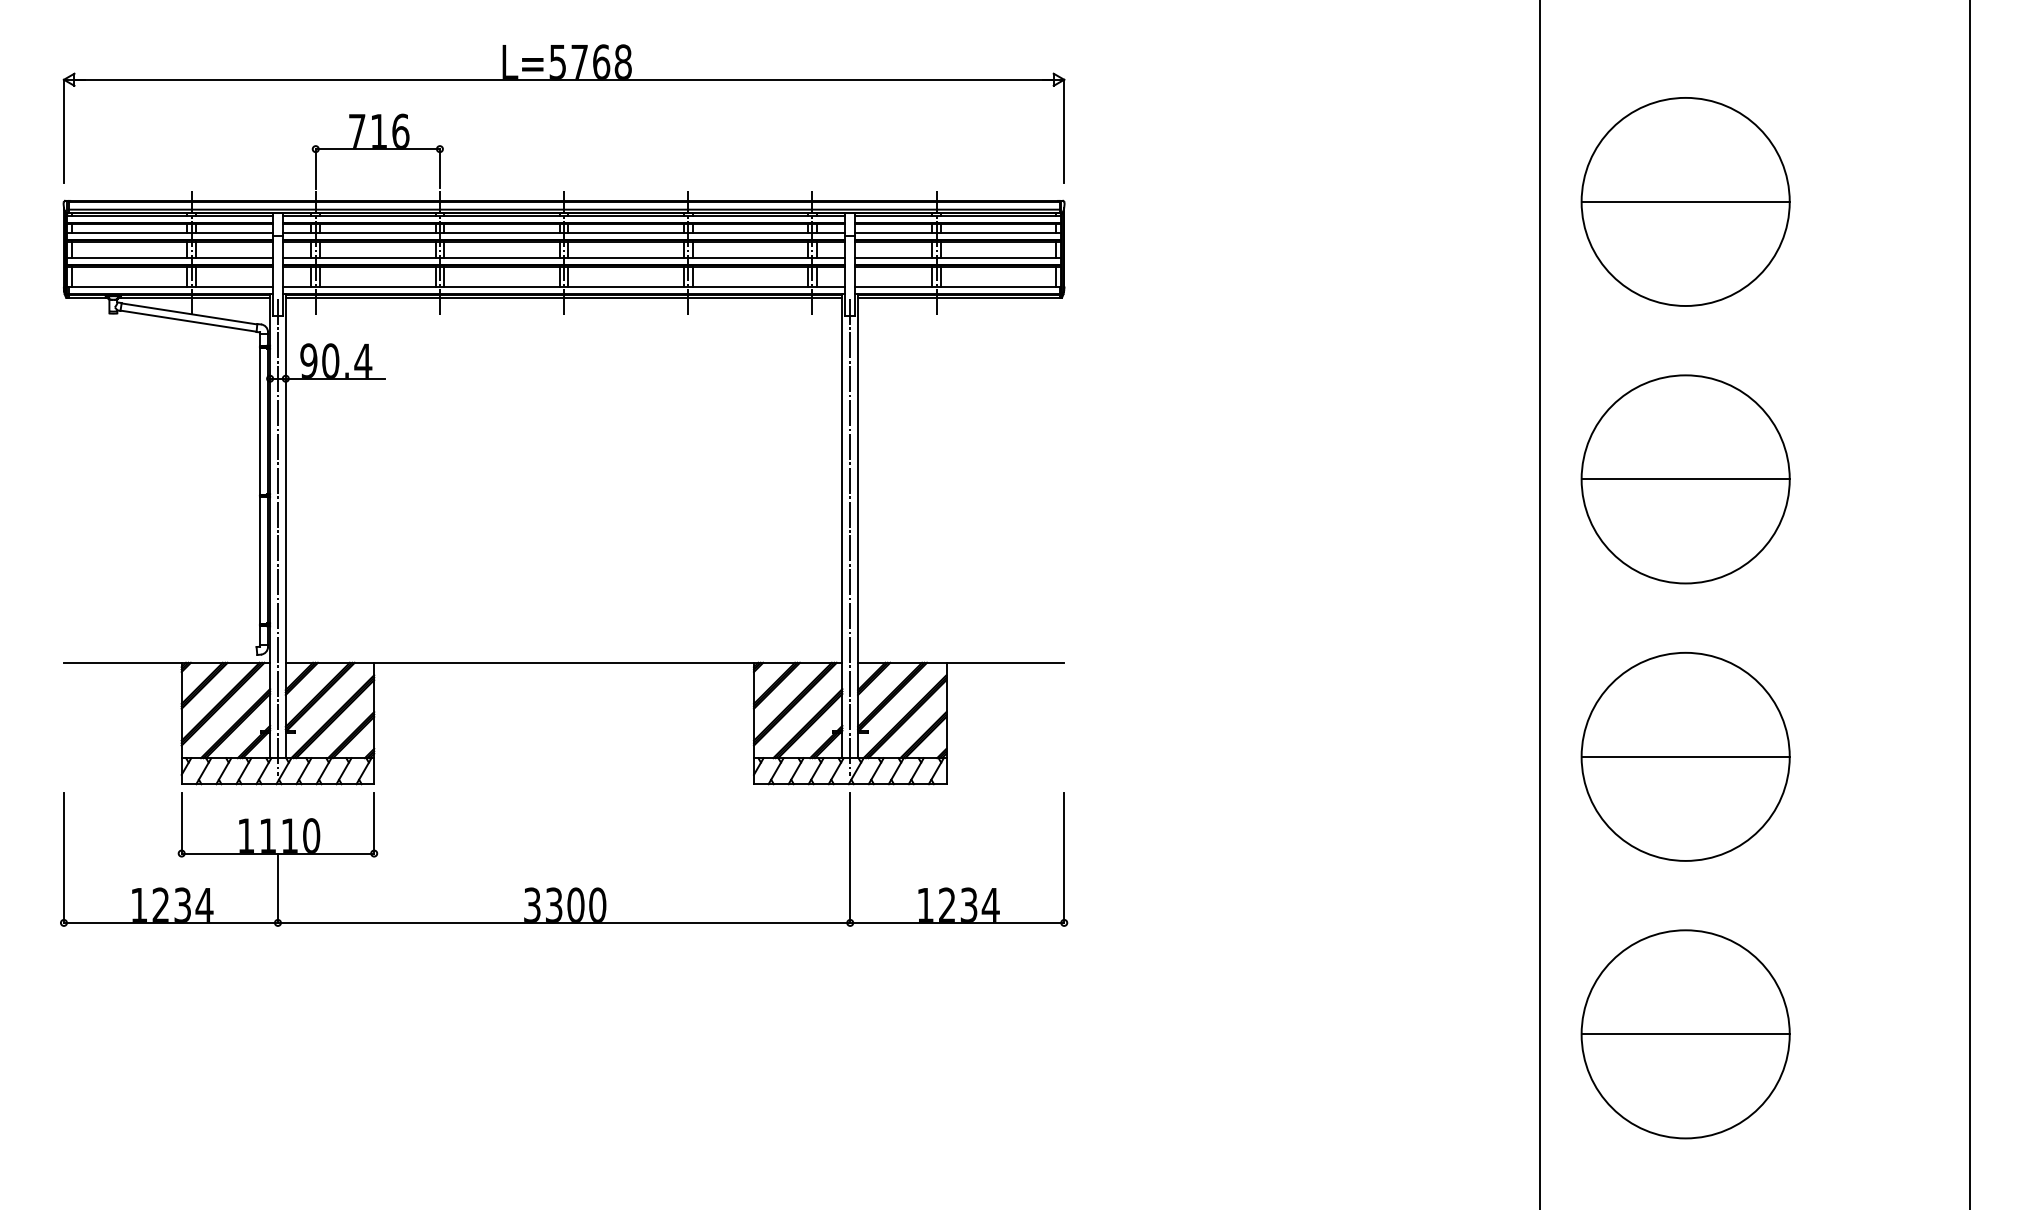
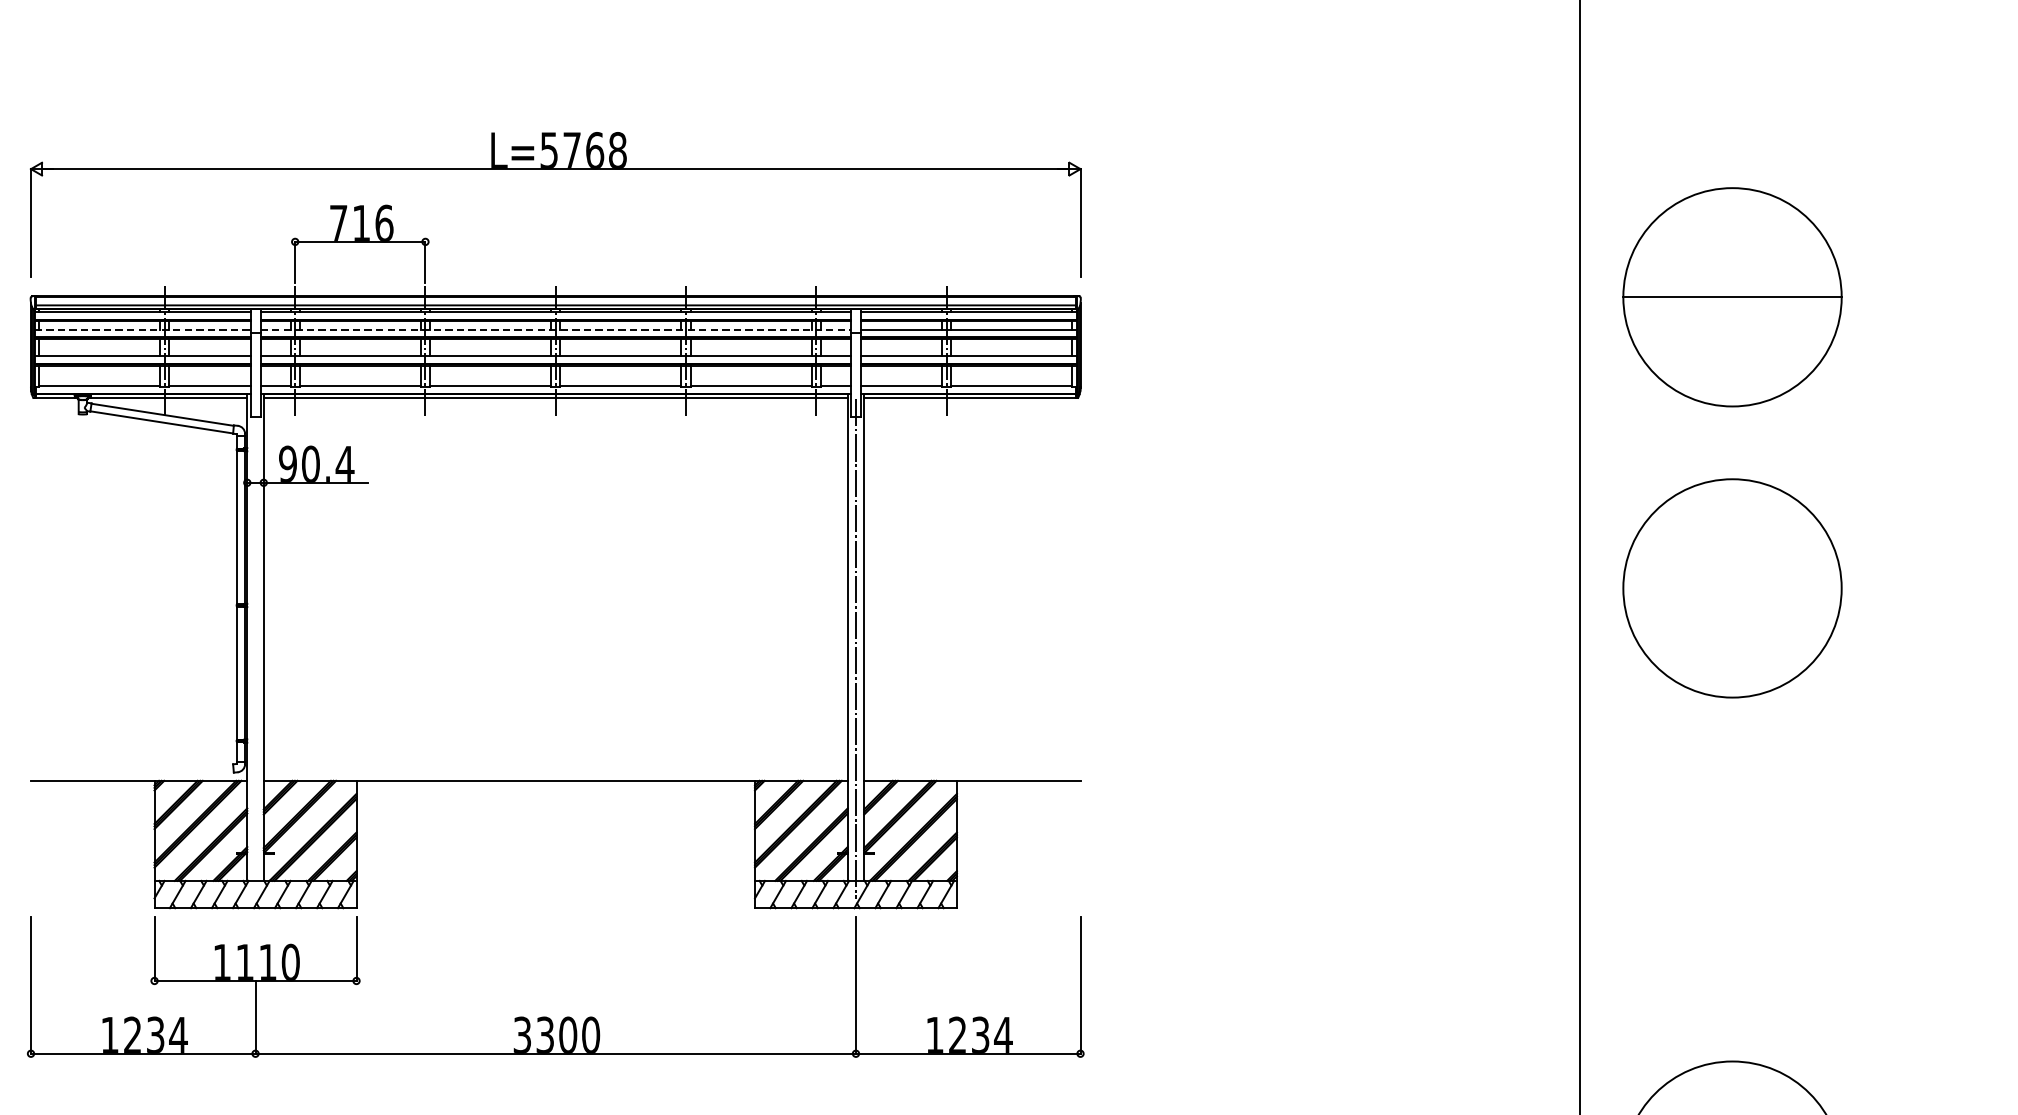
line: (170, 233) -> (142, 330), solid -> dashed
line: (564, 233) -> (556, 330), solid -> dashed
line: (1685, 479) -> (1732, 588), removed
line: (277, 536) -> (255, 648), removed
part: (1685, 756) -> (1732, 879), removed

